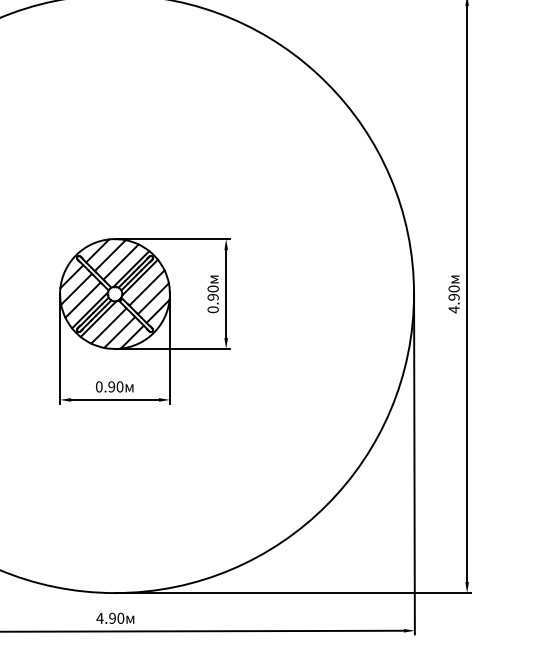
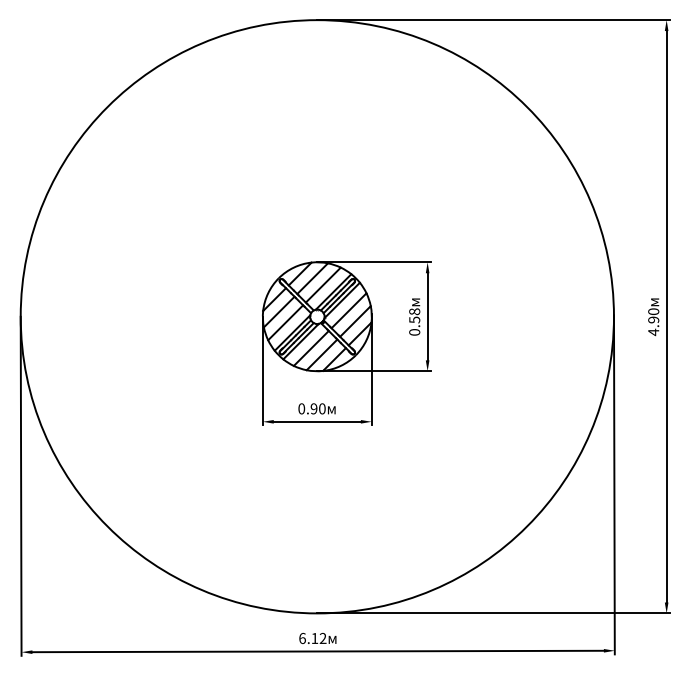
text: (212, 292) -> (414, 315), 0.90 -> 0.58
text: (110, 618) -> (312, 638), 4.90 -> 6.12

